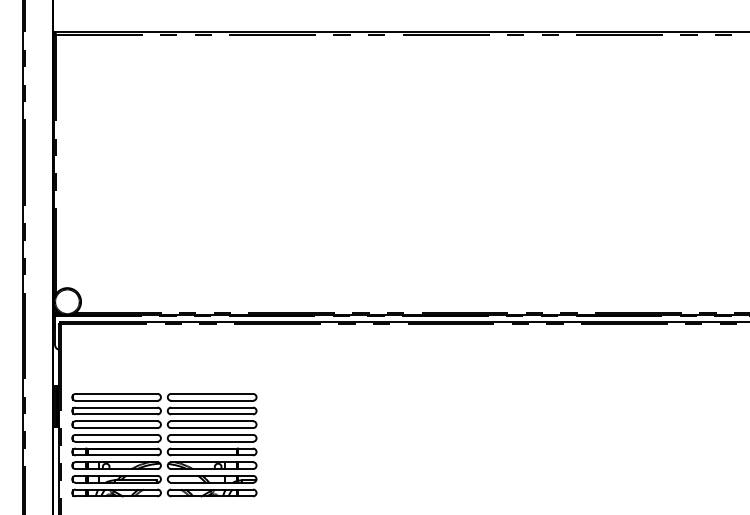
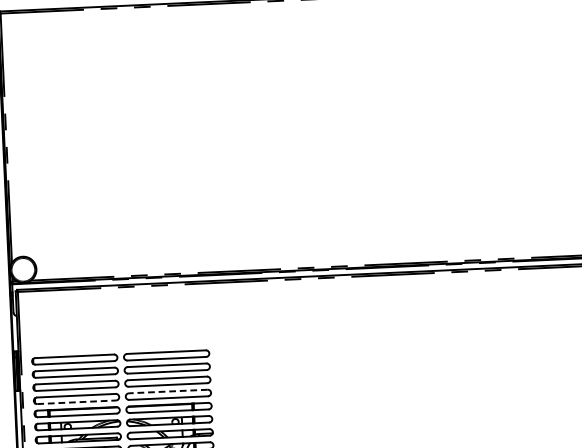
line: (212, 434) -> (168, 391), solid -> dashed
line: (116, 441) -> (76, 402), solid -> dashed

